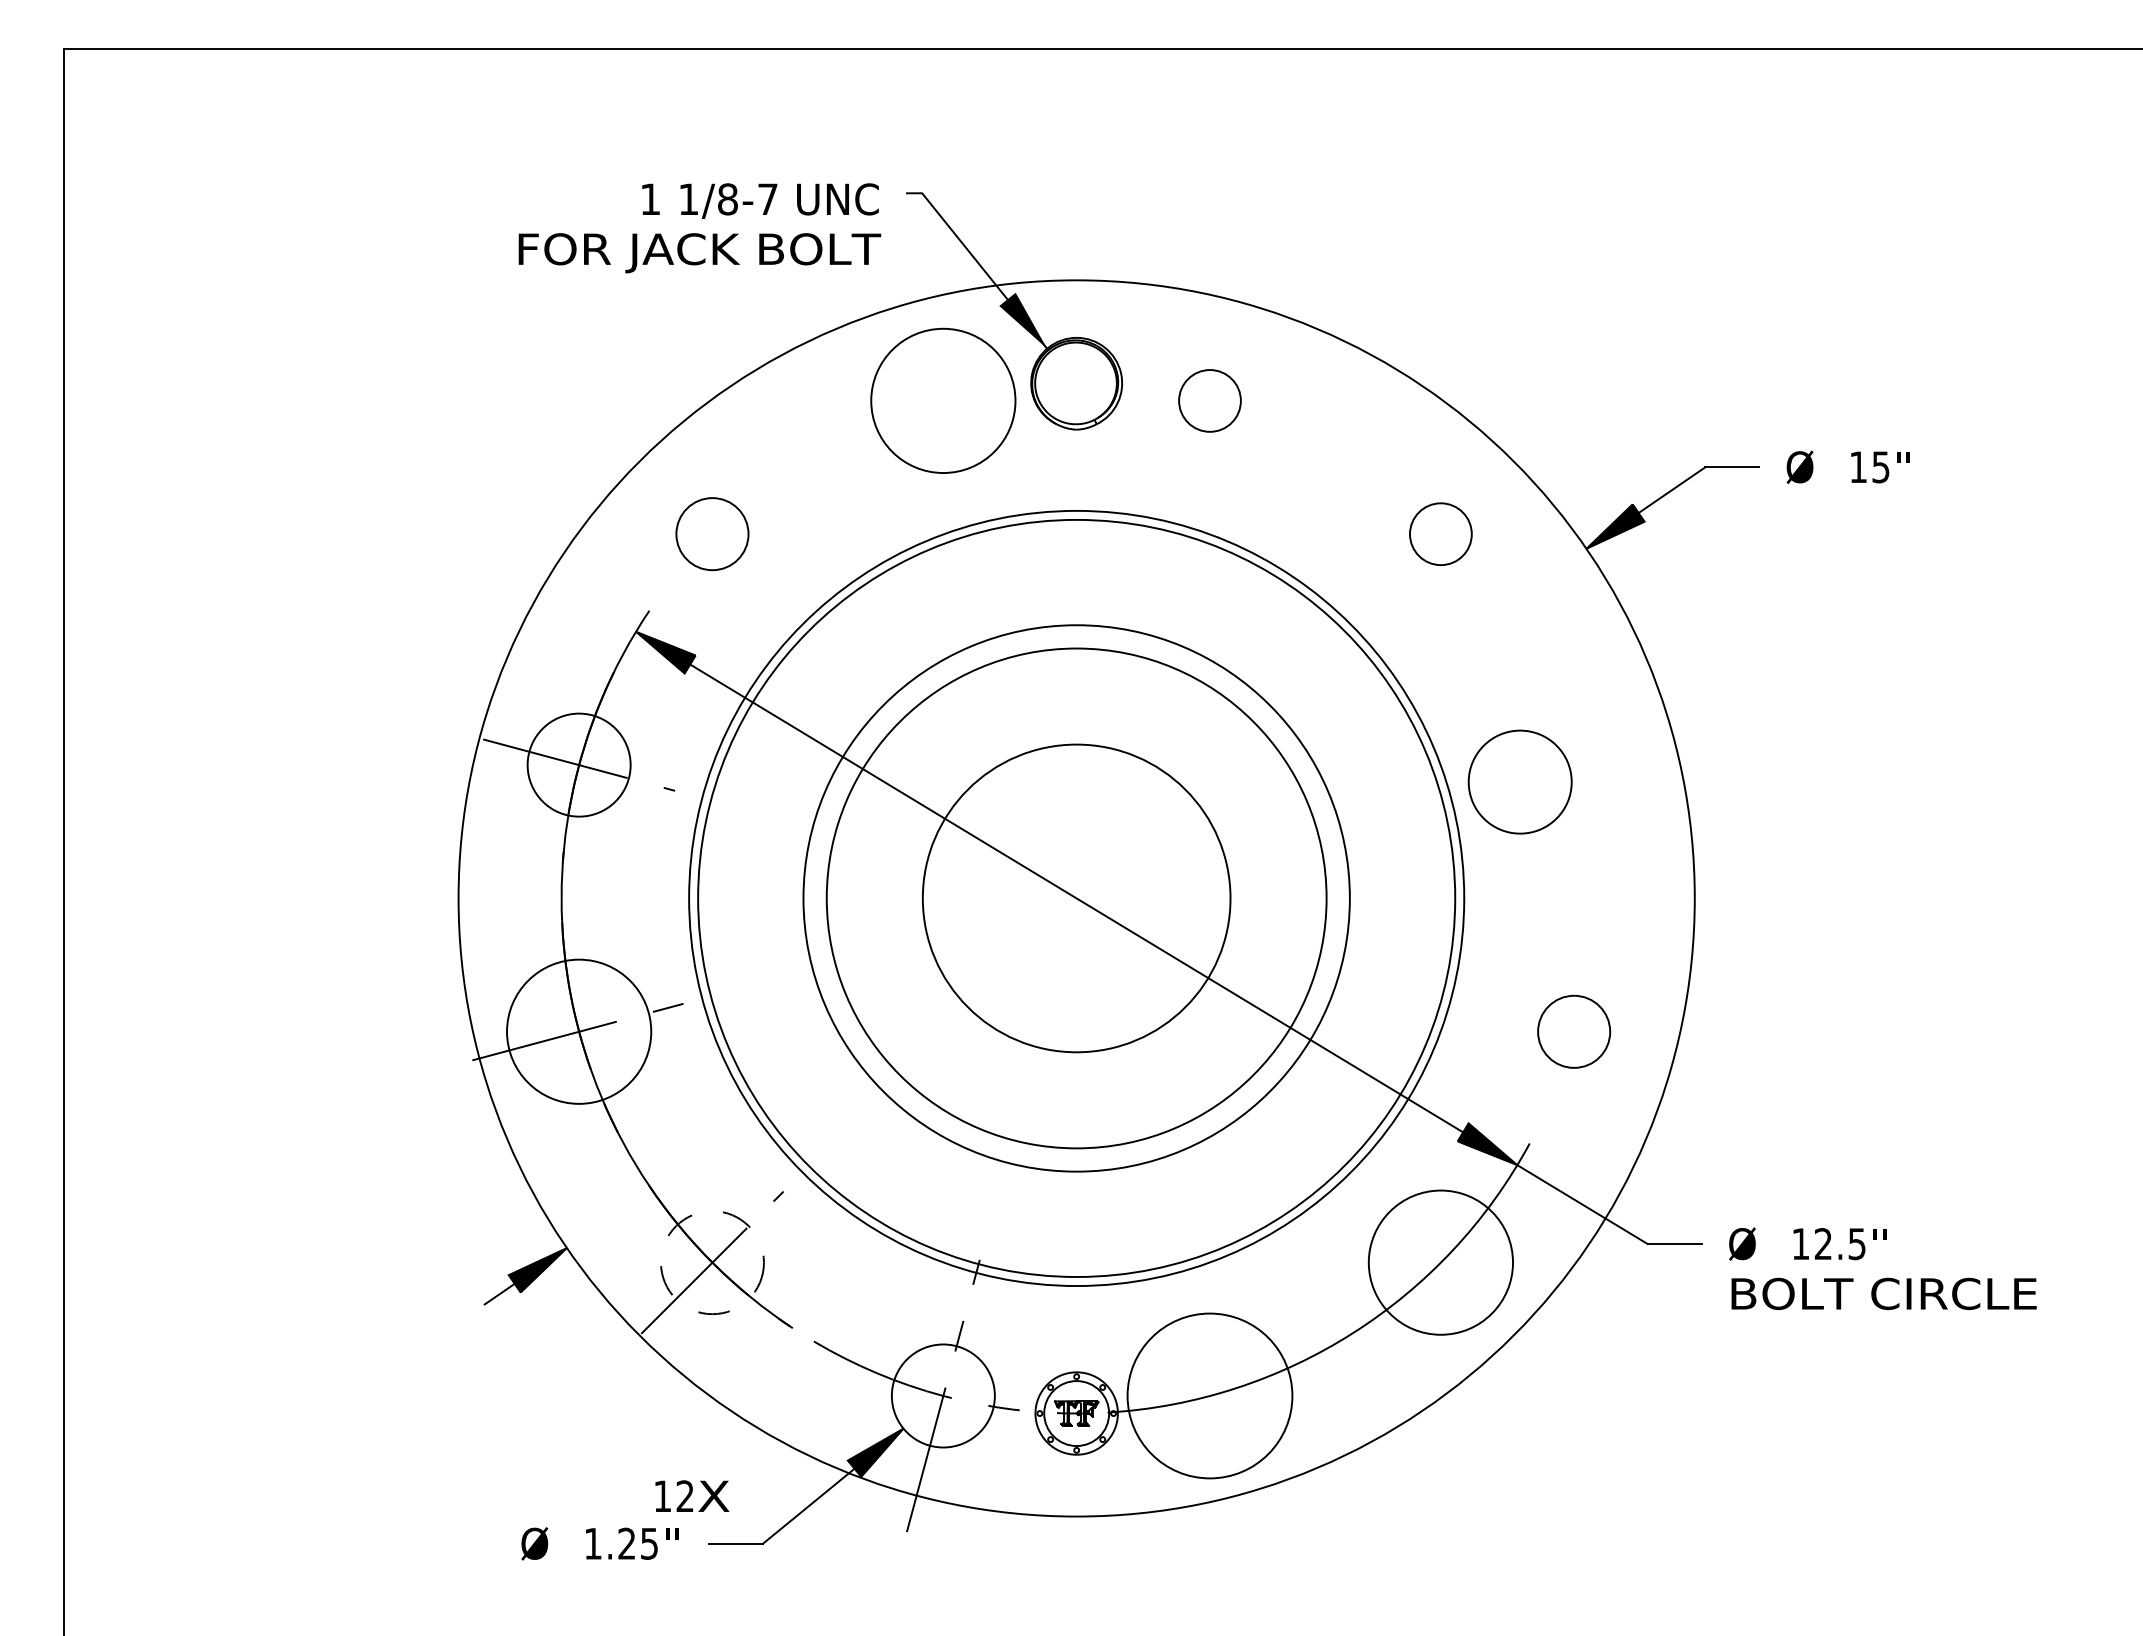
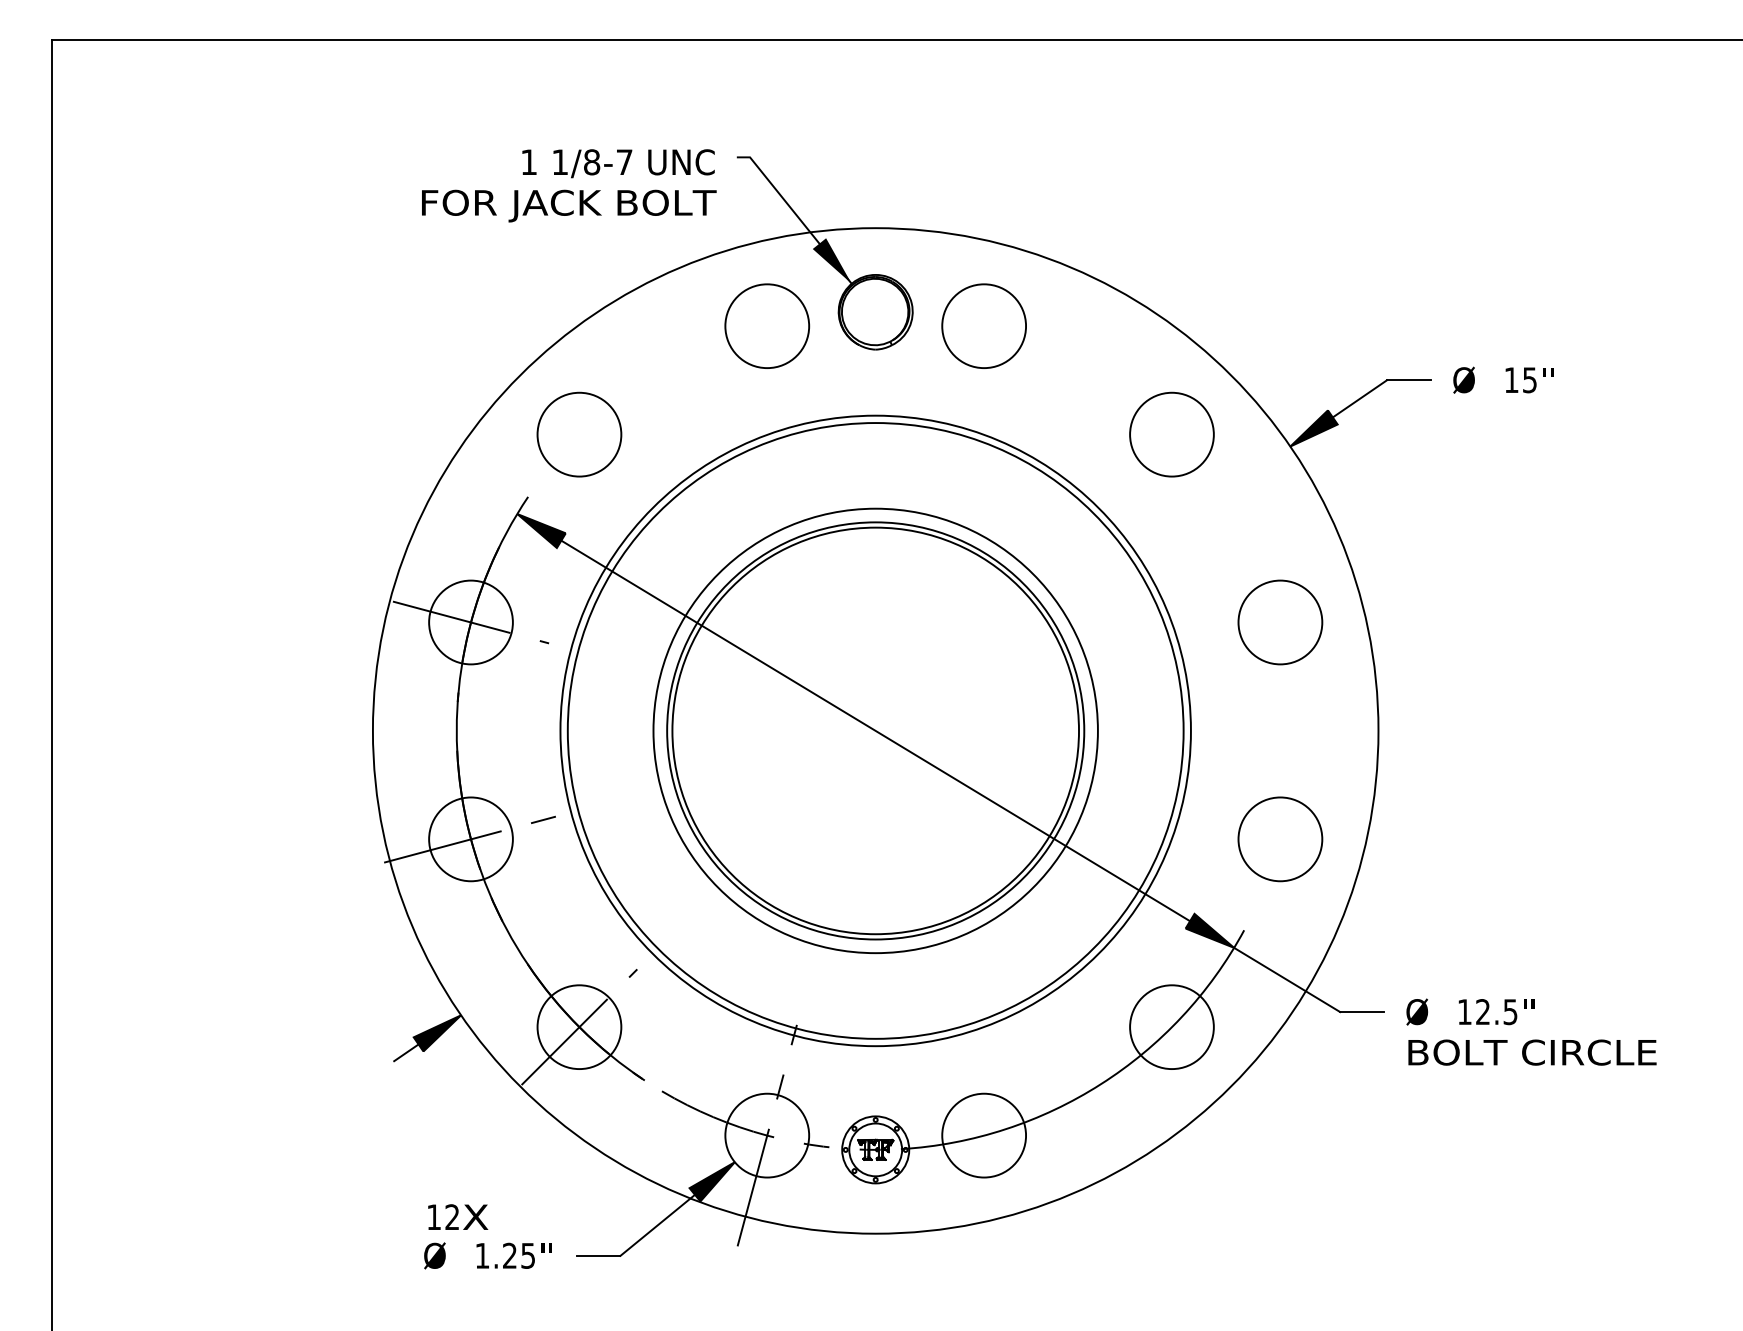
circle: (942, 400) -> (766, 325), size x0.71
circle: (1209, 400) -> (983, 325), size x1.67
circle: (712, 533) -> (579, 434), size x1.43
circle: (1440, 533) -> (1171, 434), size x1.67
circle: (1519, 781) -> (1279, 621), moved
circle: (1076, 898) -> (875, 730), size x1.67
circle: (578, 1031) -> (470, 839), size x0.71
circle: (1573, 1031) -> (1279, 839), size x1.43
circle: (711, 1262) -> (578, 1027), dashed -> solid
circle: (1440, 1262) -> (1171, 1027), size x0.71
circle: (1209, 1395) -> (983, 1135), size x0.62
text: (692, 1495) -> (458, 1216), moved

